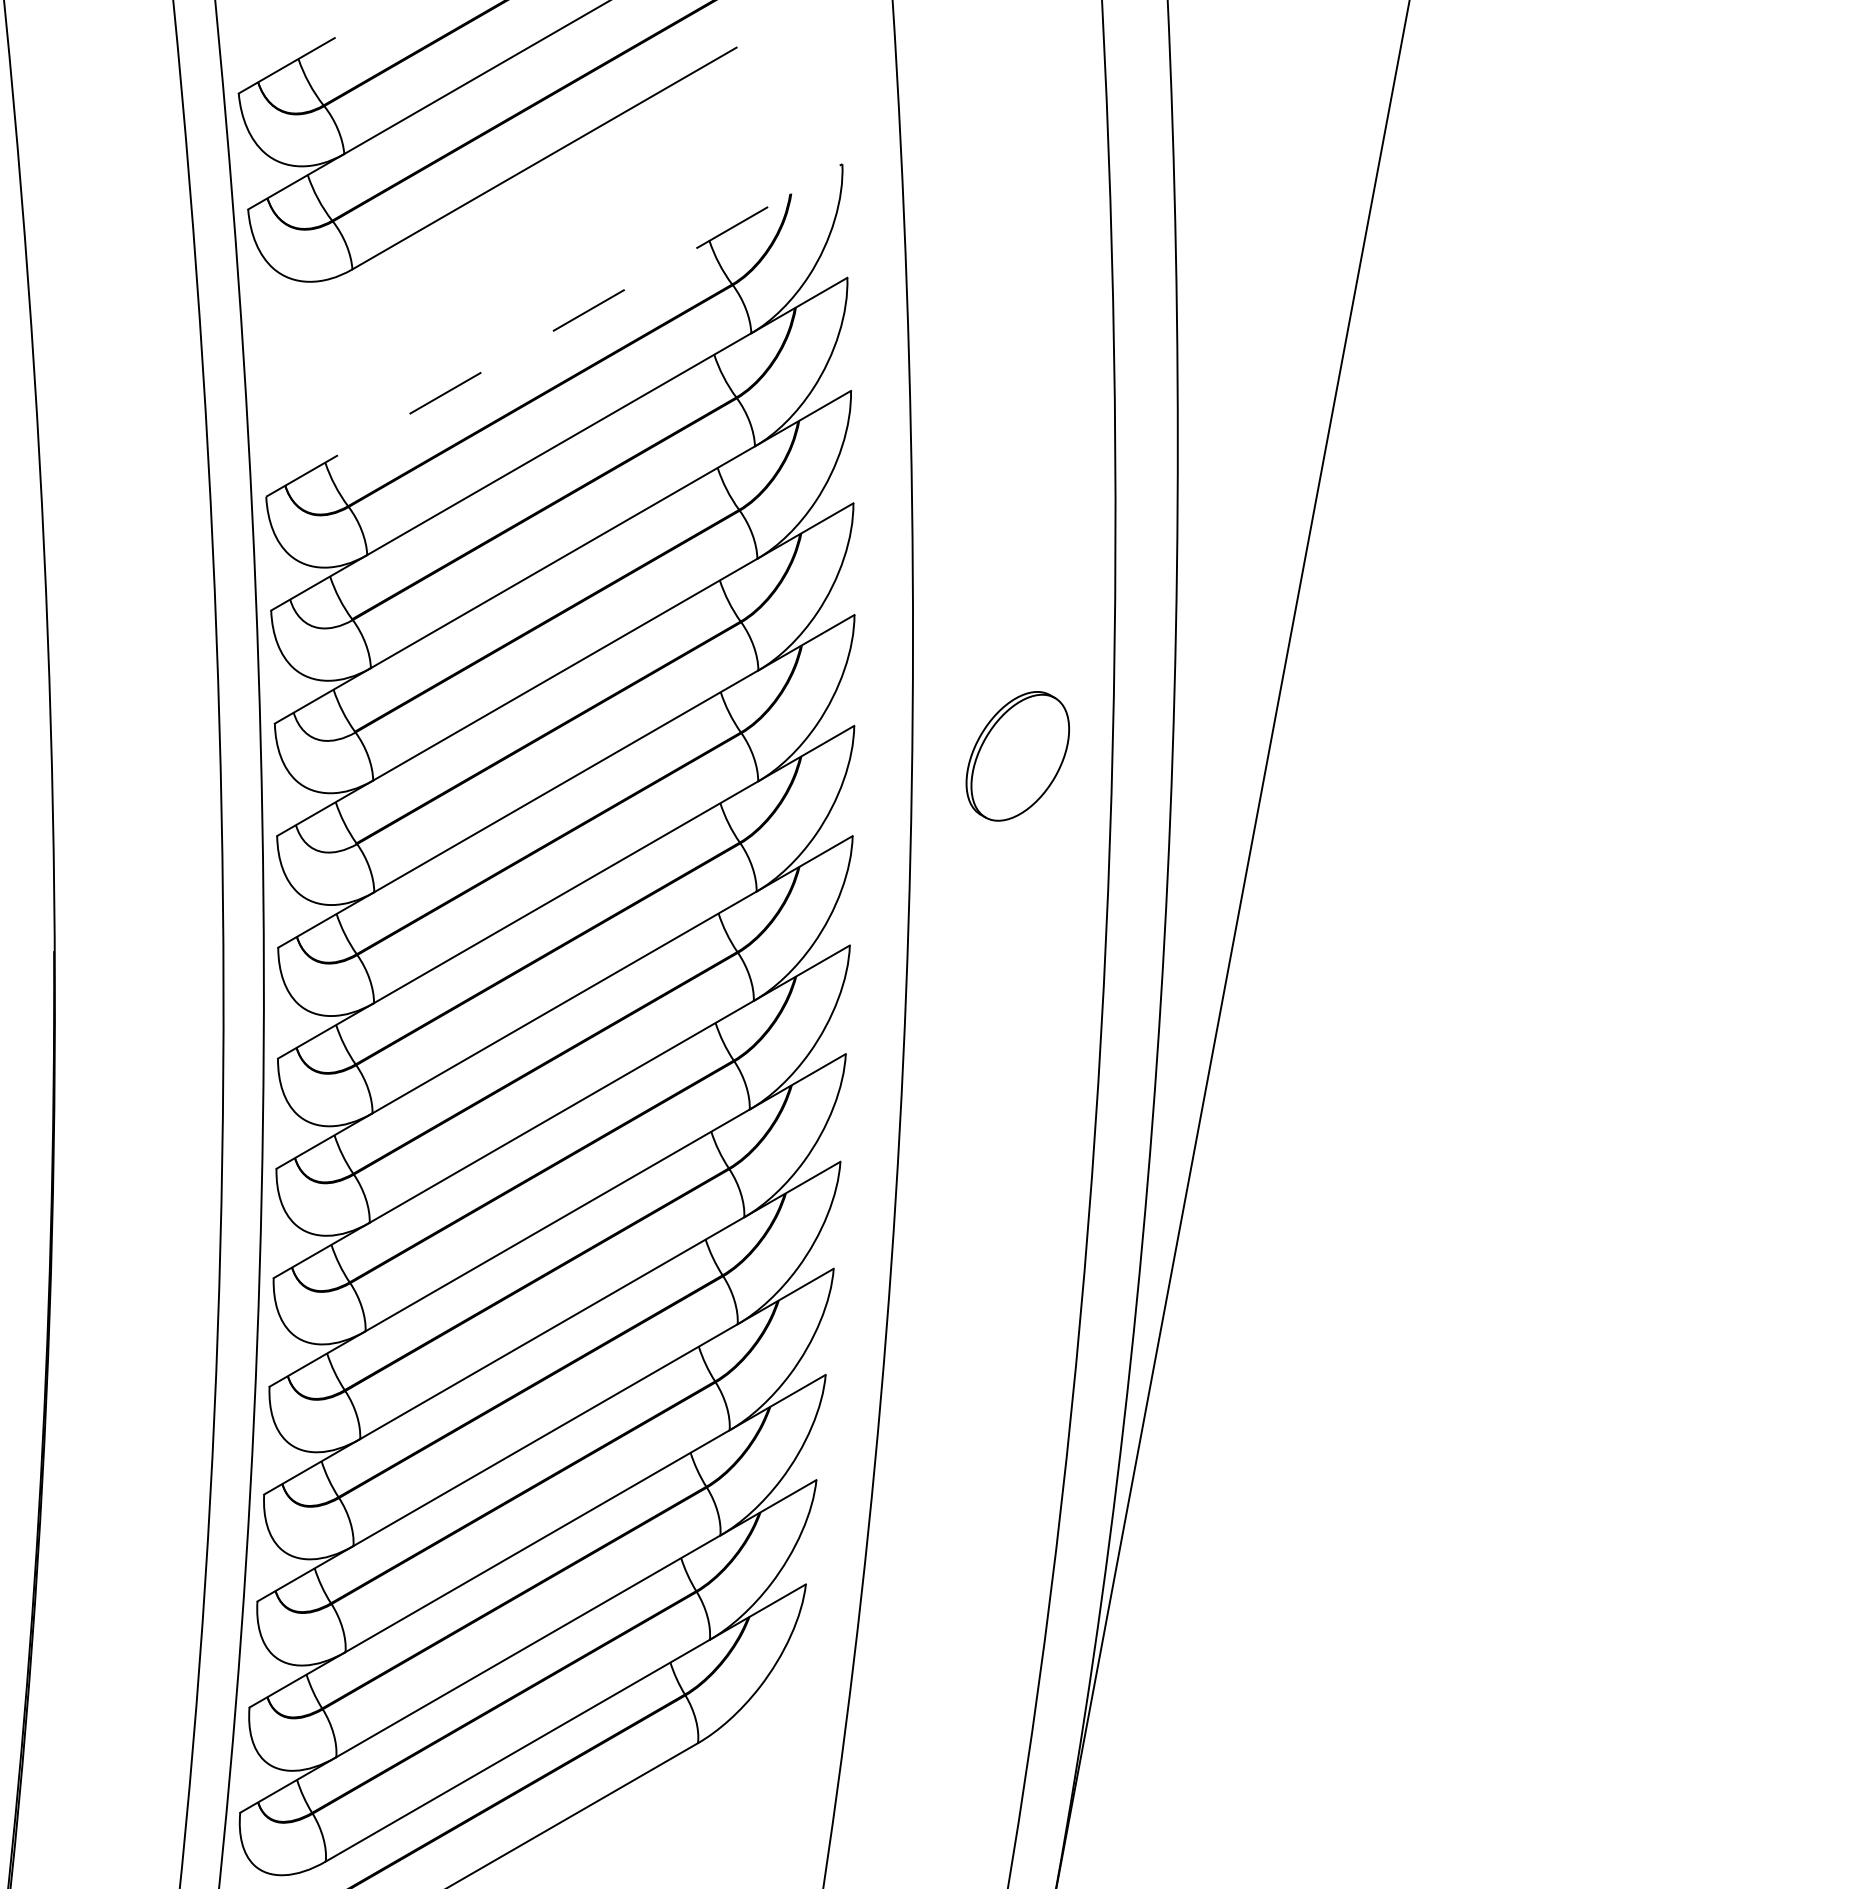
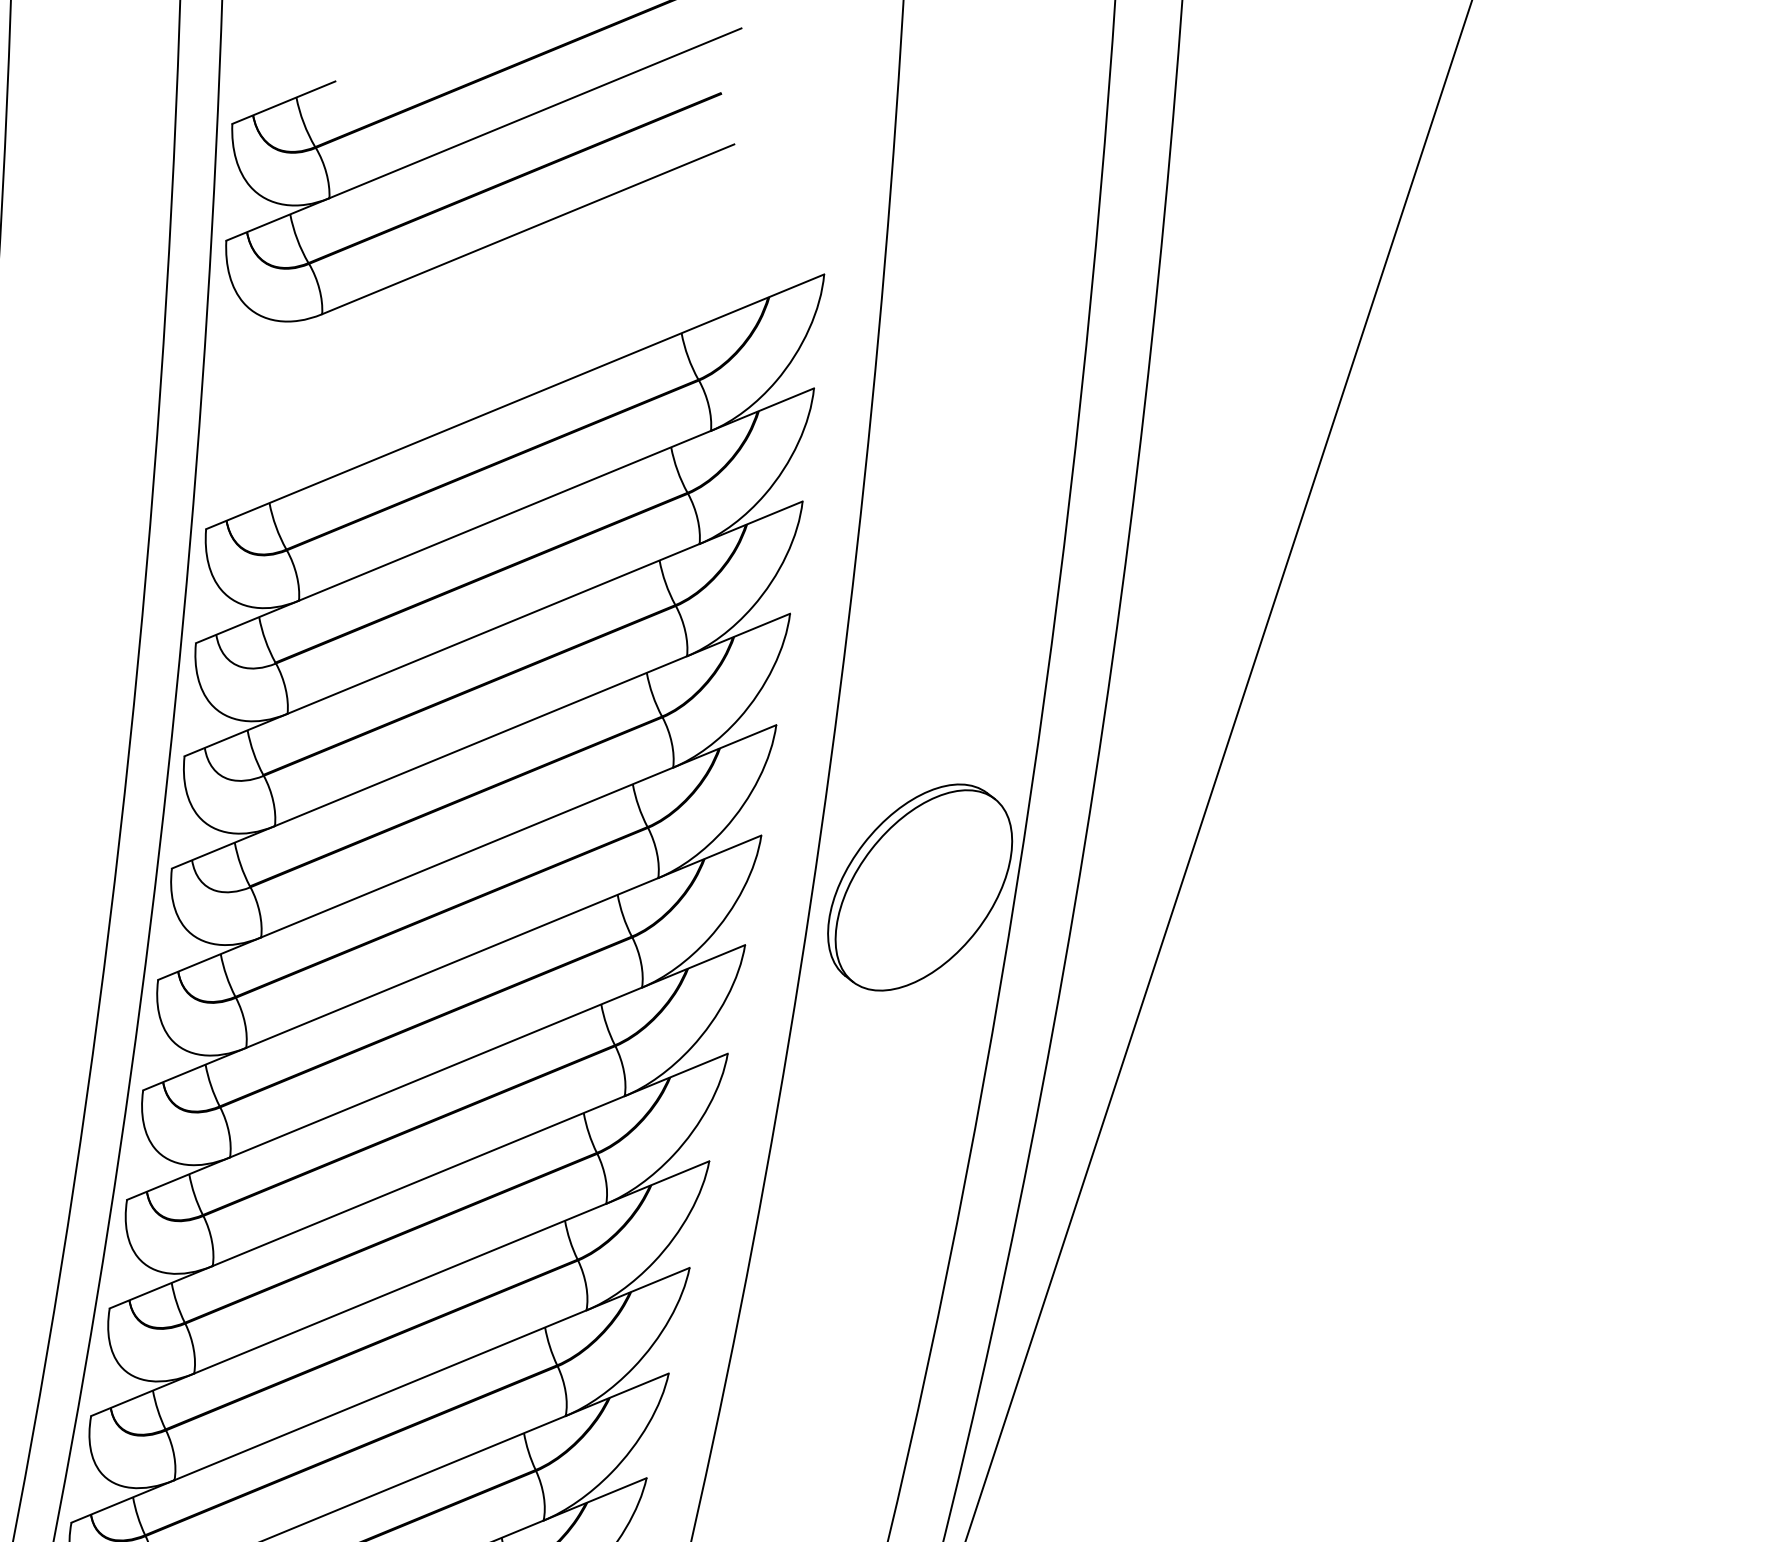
line: (554, 330) -> (515, 401), dashed -> solid
part: (1017, 756) -> (919, 887), size x1.67

